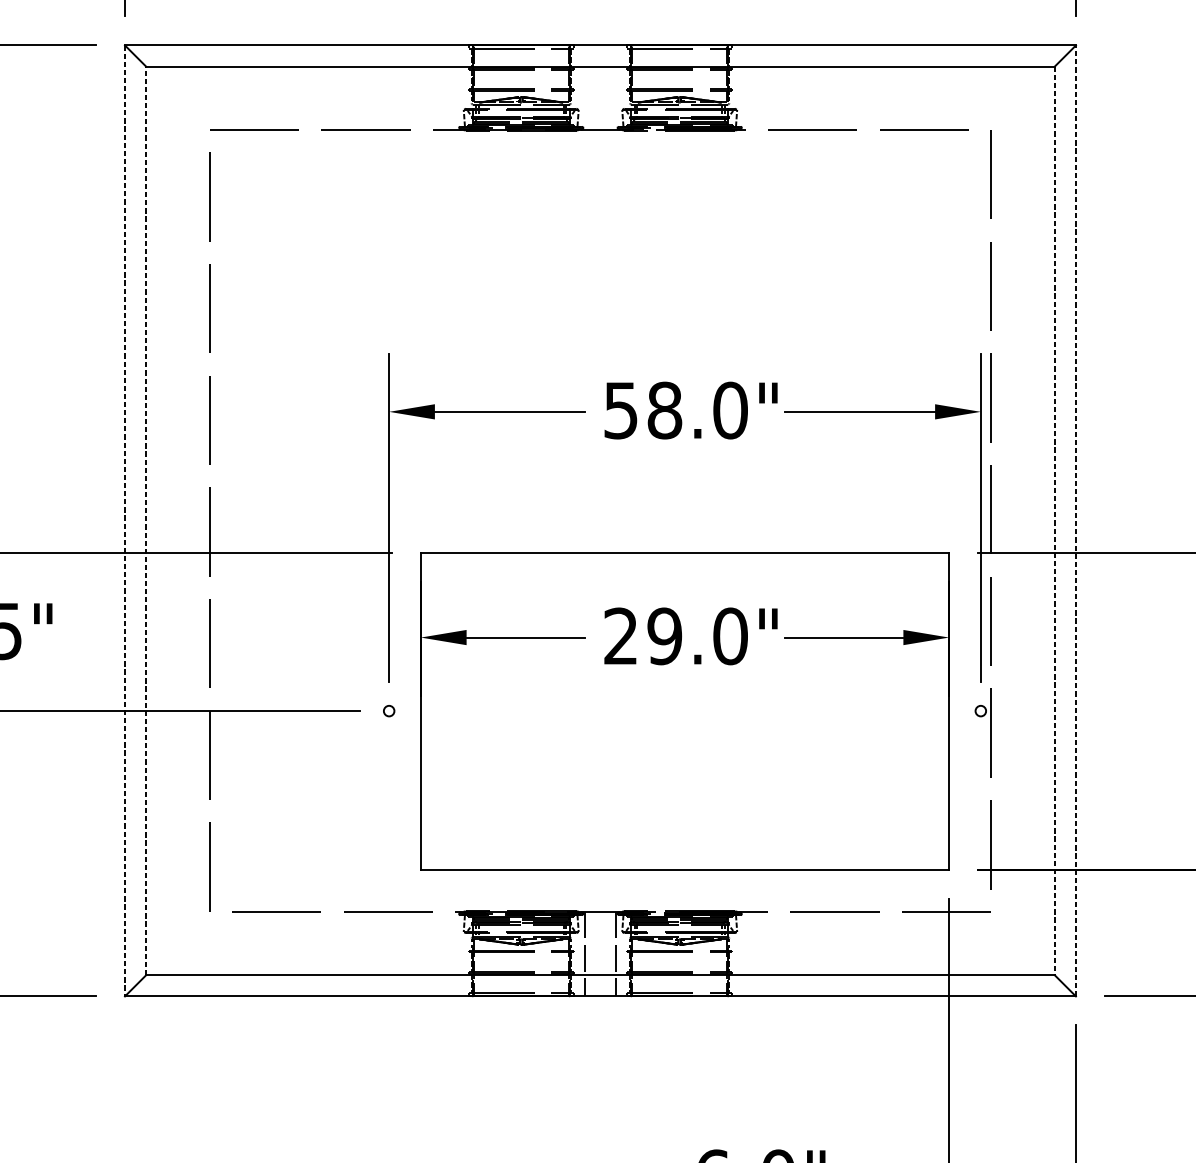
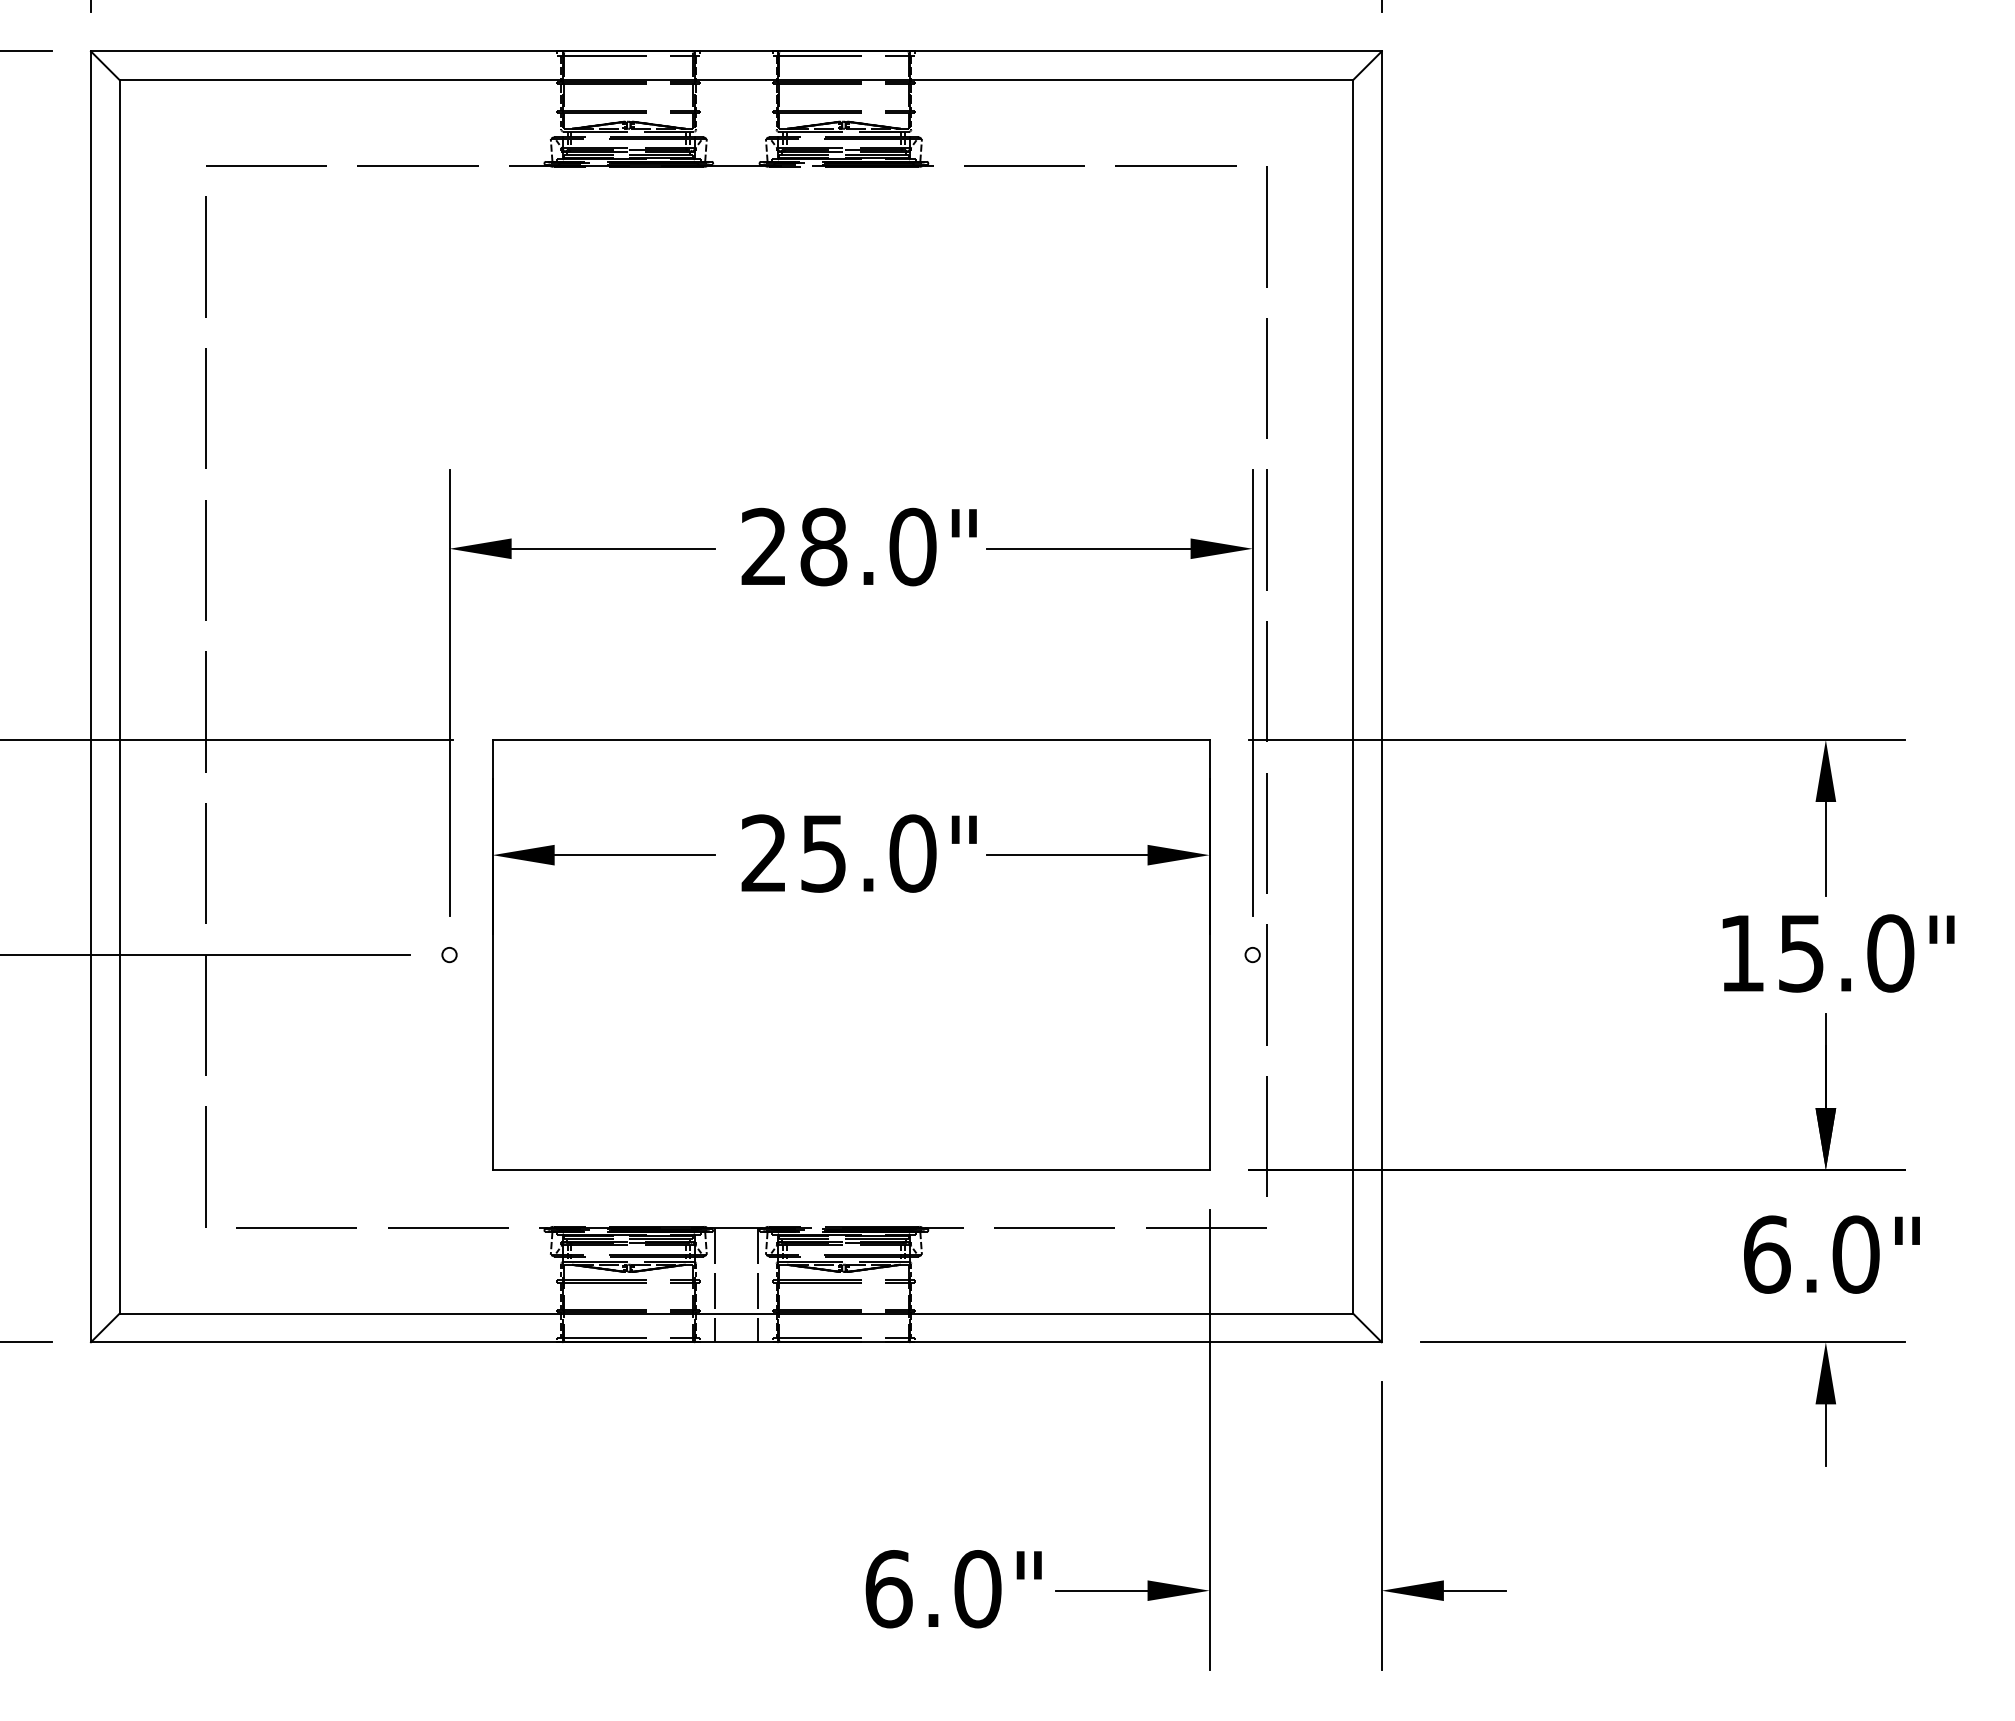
text: (620, 410) -> (763, 546), 58.0" -> 28.0"
line: (146, 520) -> (119, 696), dashed -> solid
line: (1055, 520) -> (1353, 696), dashed -> solid
line: (1075, 520) -> (1381, 696), dashed -> solid
line: (124, 521) -> (90, 697), dashed -> solid
text: (664, 636) -> (823, 853), 29.0" -> 25.0"

